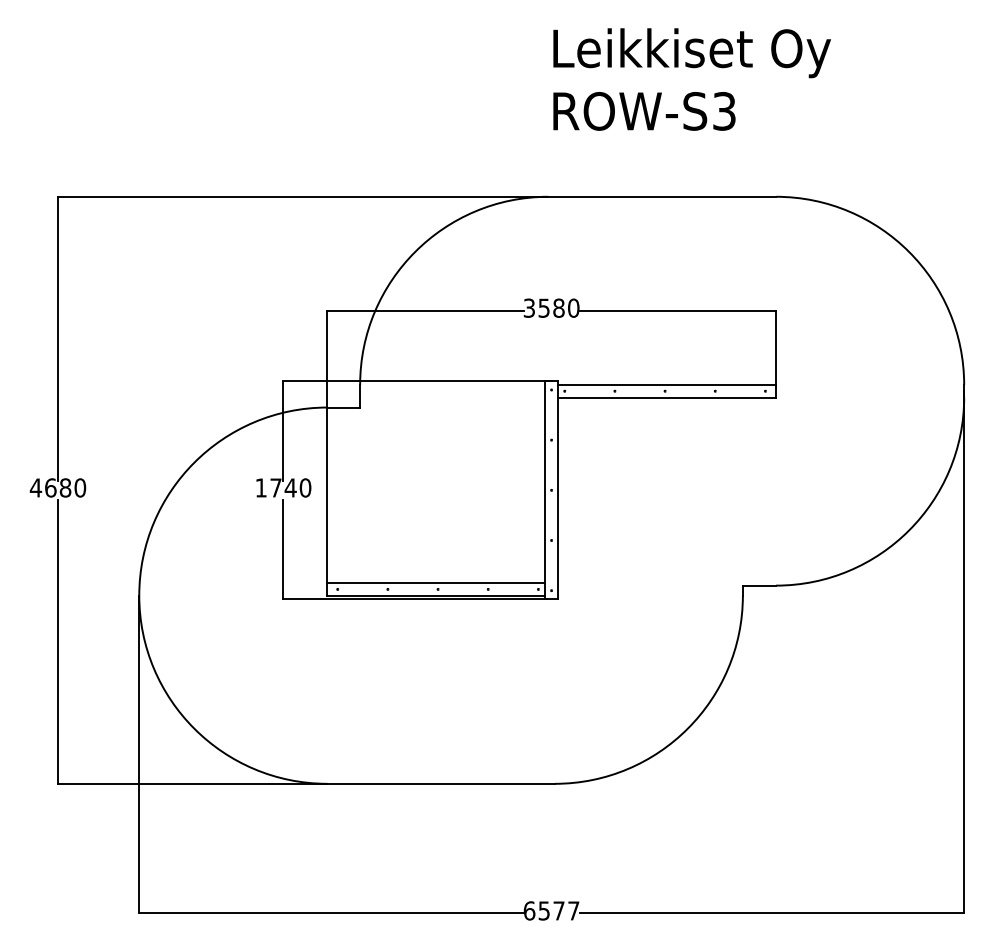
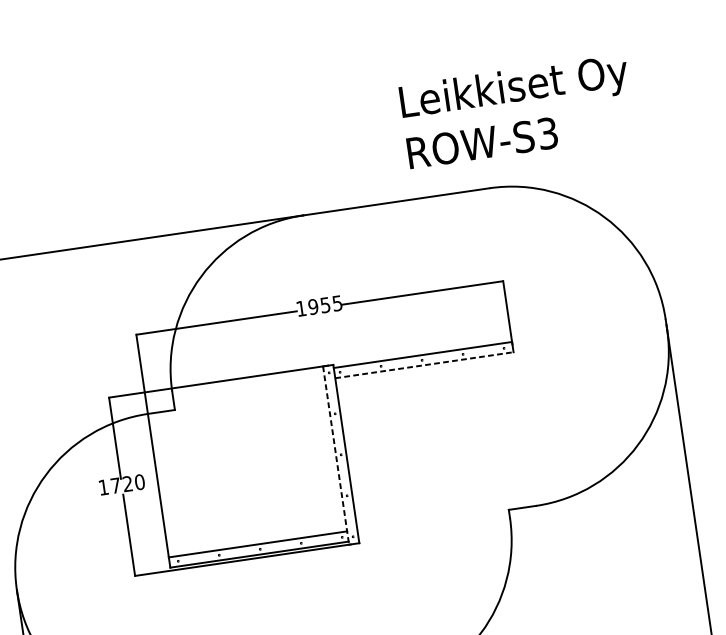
text: (691, 79) -> (517, 111), moved
text: (551, 307) -> (319, 305), 3580 -> 1955
line: (667, 397) -> (424, 365), solid -> dashed
text: (290, 487) -> (127, 483), 1740 -> 1720
line: (545, 490) -> (336, 455), solid -> dashed

